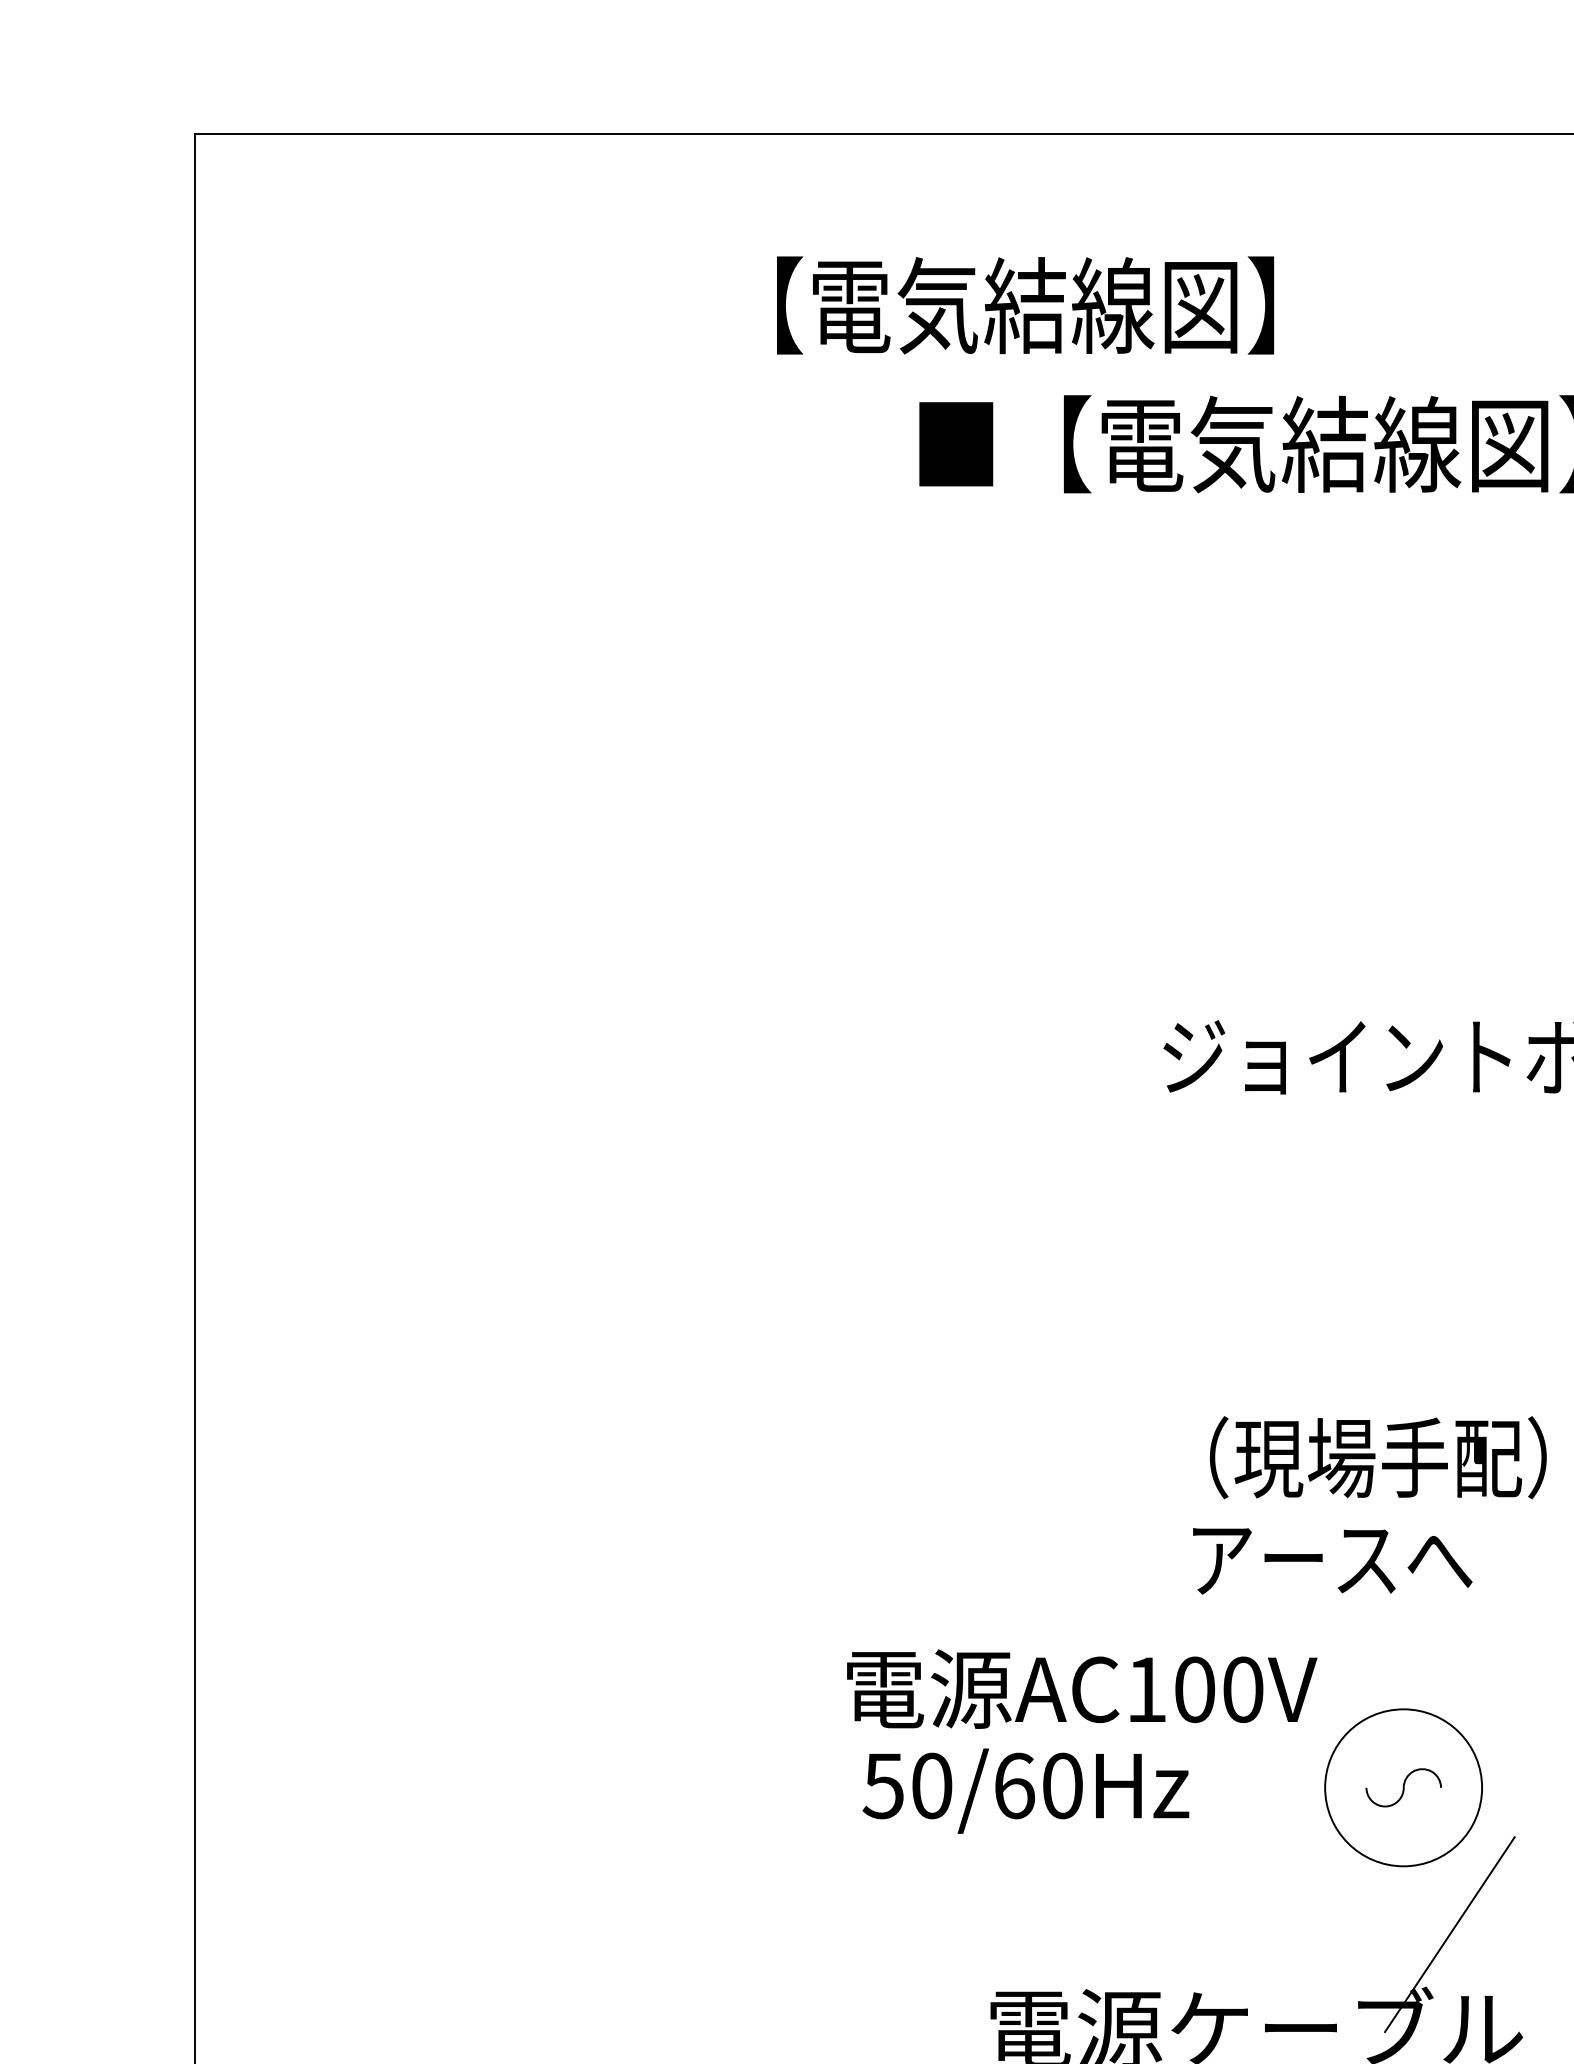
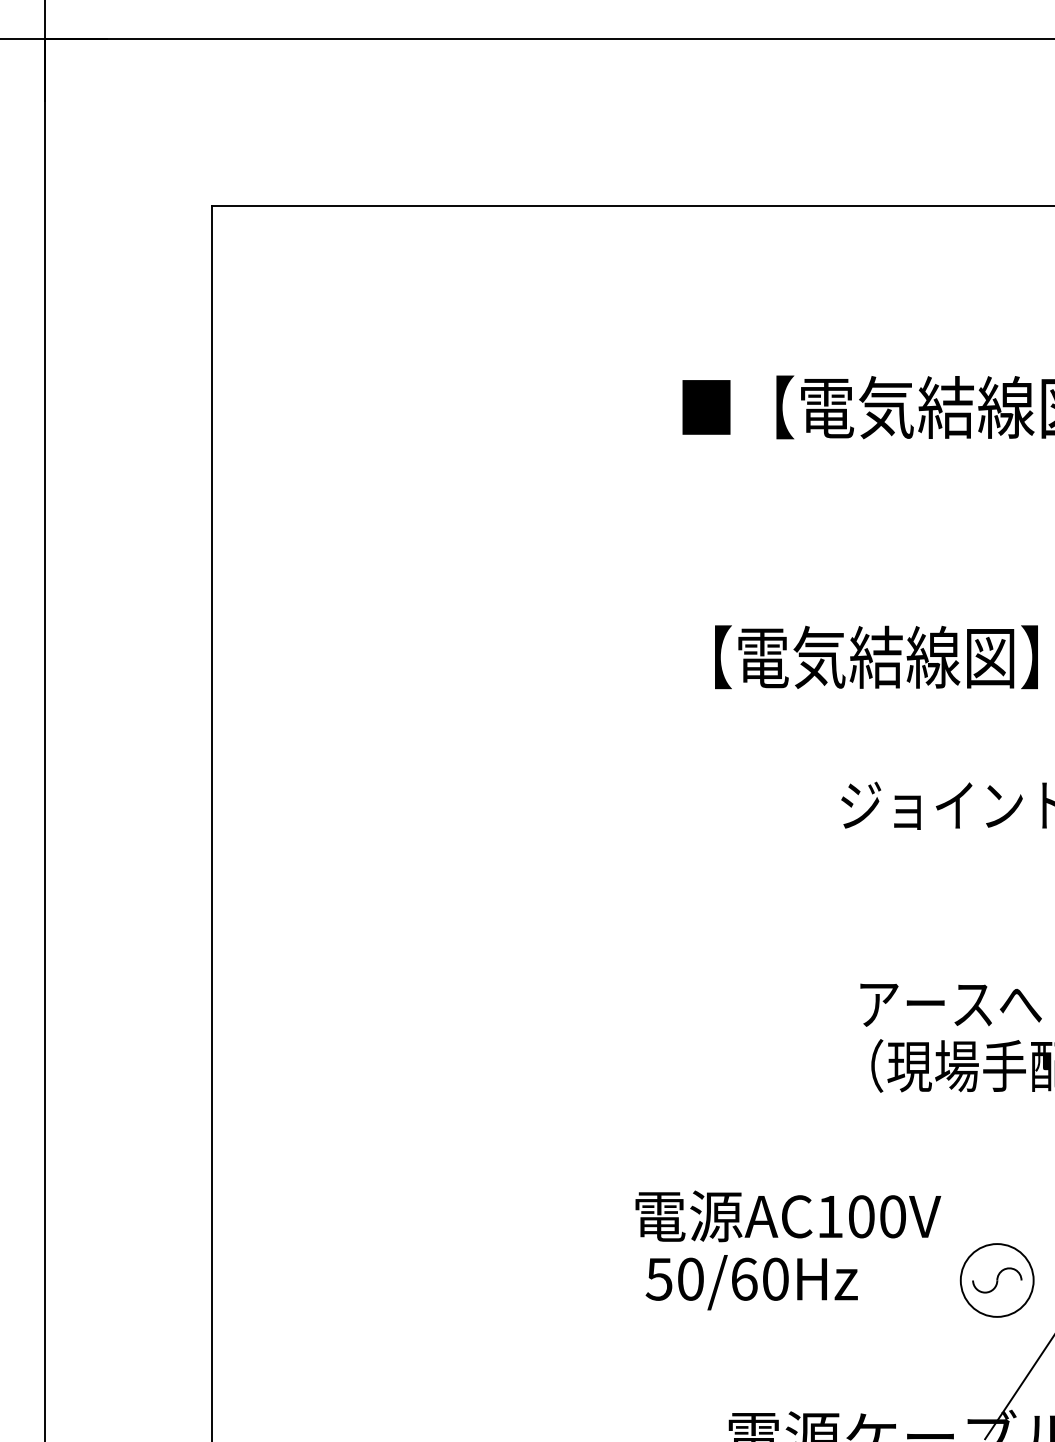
text: (1025, 305) -> (876, 657), moved
text: (1331, 1560) -> (950, 1004), moved
circle: (1402, 1787) -> (996, 1280), size x0.71

